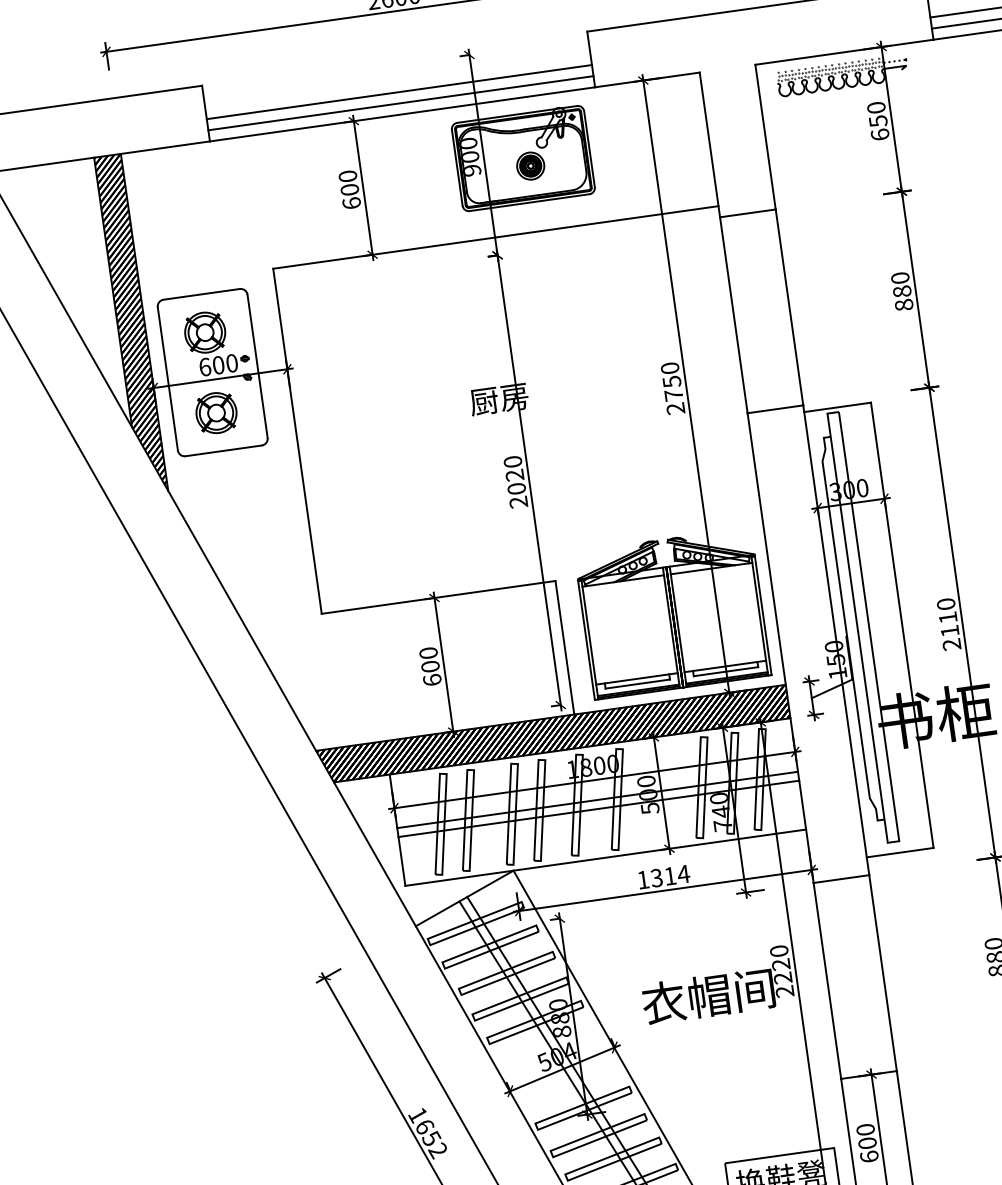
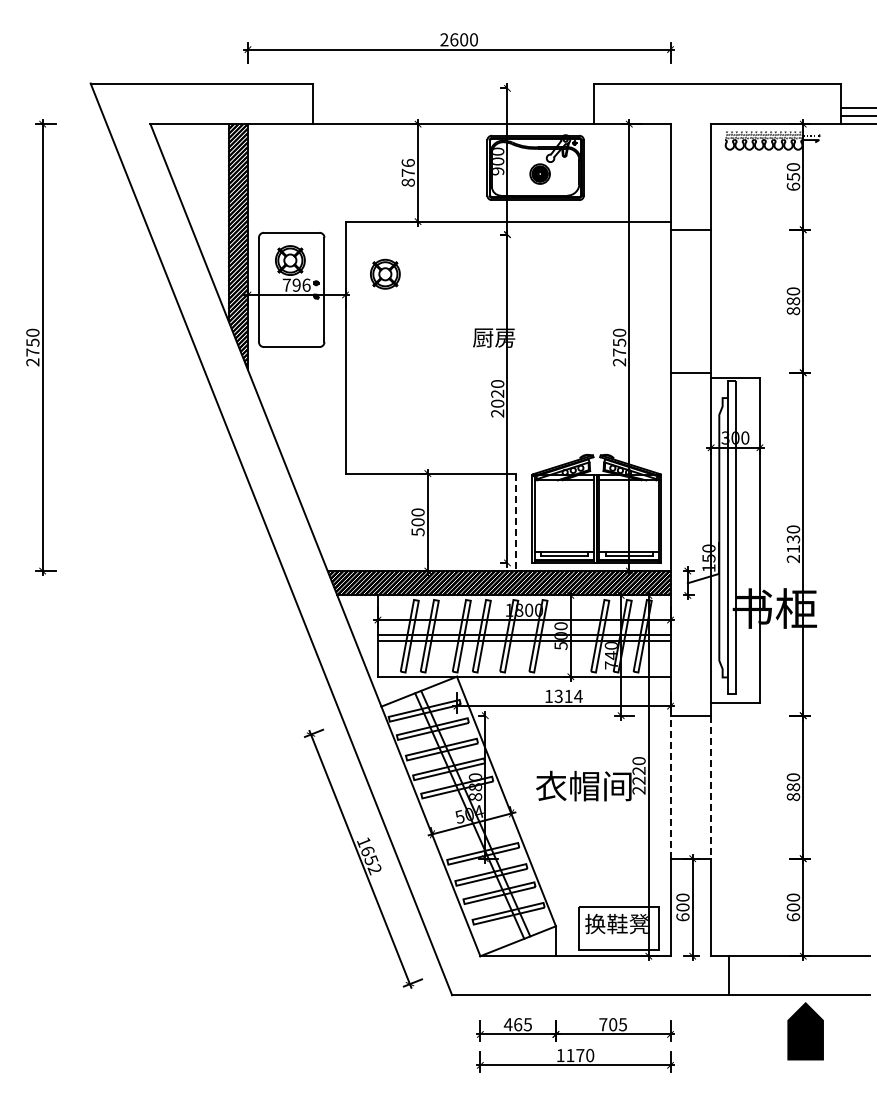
line: (399, 91) -> (453, 107), removed
line: (400, 103) -> (453, 116), removed
text: (348, 189) -> (407, 172), 600 -> 876
text: (218, 364) -> (296, 284), 600 -> 796
part: (216, 412) -> (385, 273), moved
text: (948, 617) -> (793, 539), 2110 -> 2130
line: (565, 647) -> (516, 522), solid -> dashed
text: (431, 680) -> (417, 532), 600 -> 500
line: (883, 973) -> (711, 787), solid -> dashed
line: (827, 981) -> (670, 787), solid -> dashed

